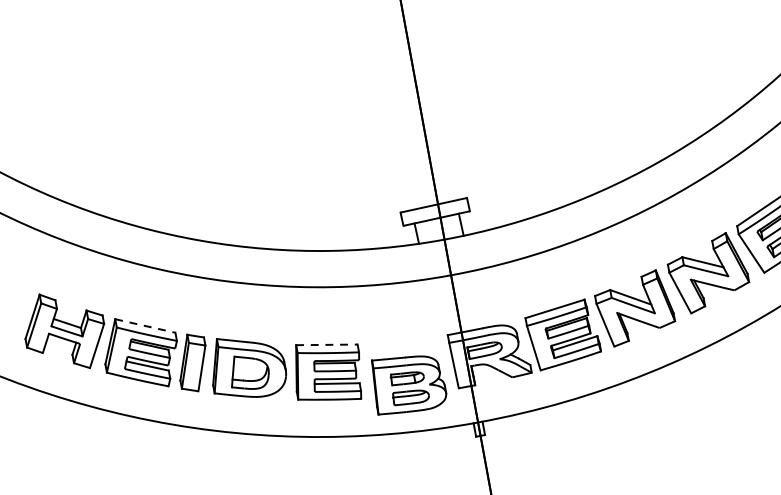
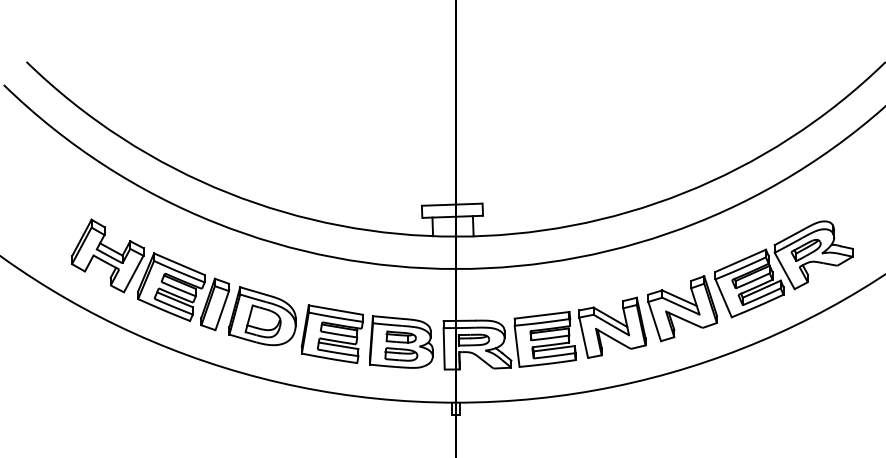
line: (145, 326) -> (179, 264), dashed -> solid
line: (327, 345) -> (336, 310), dashed -> solid
part: (408, 382) -> (401, 341), moved

